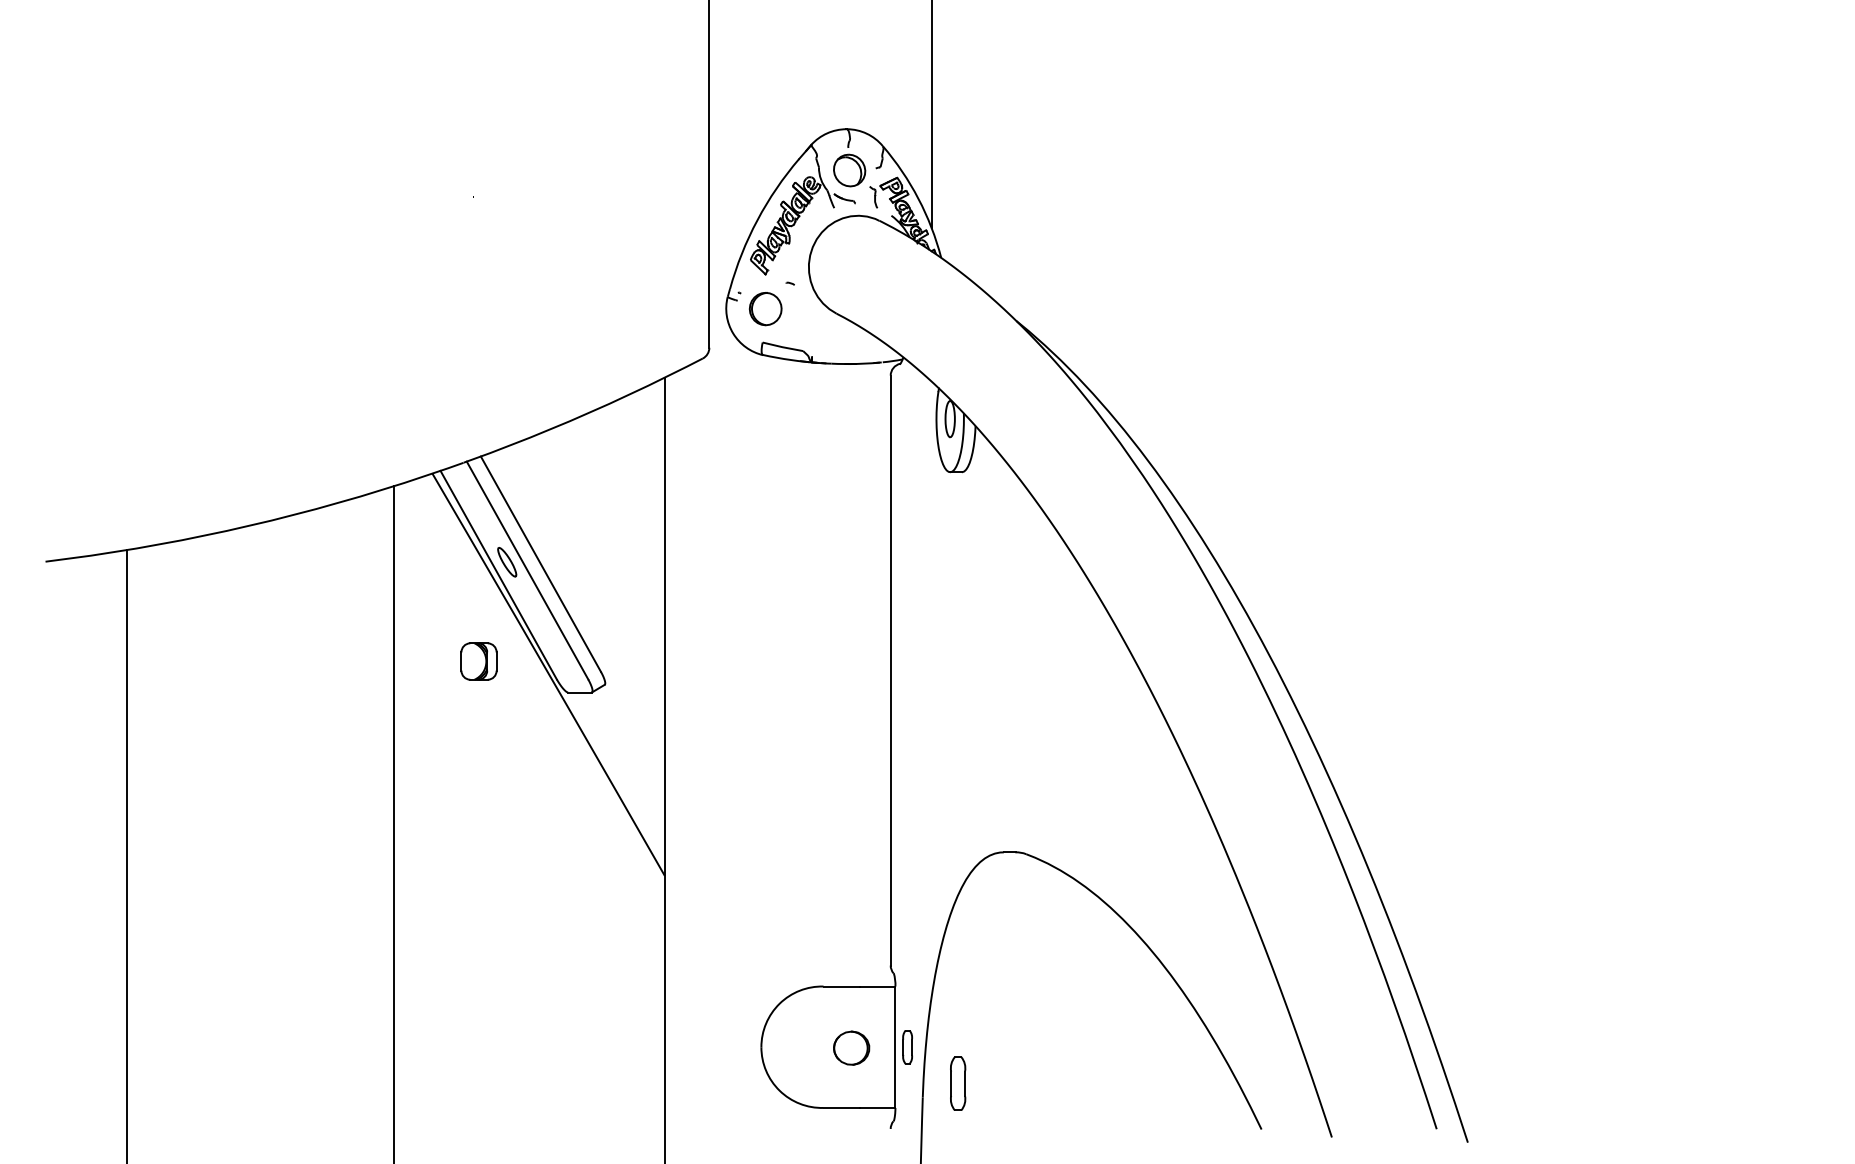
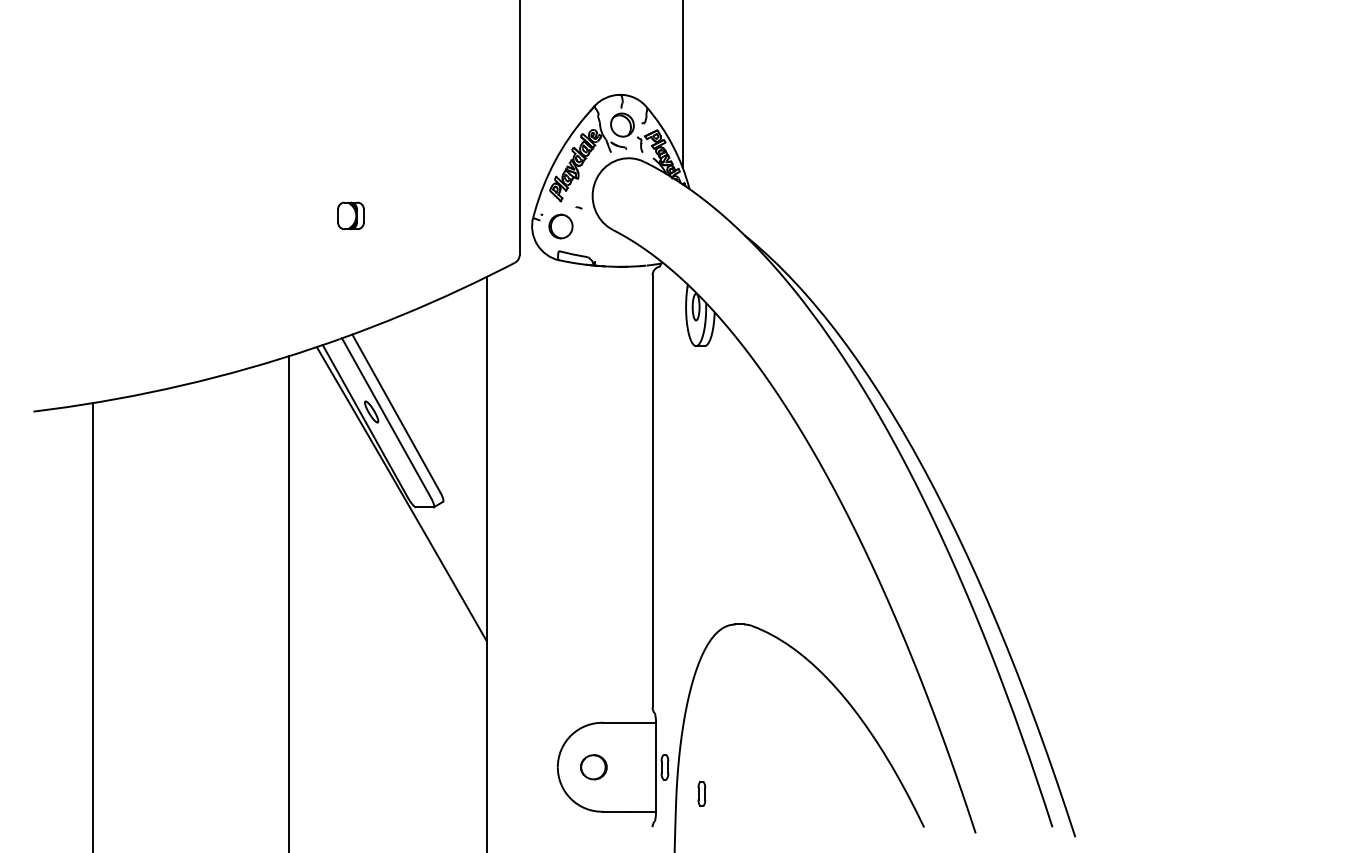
part: (478, 661) -> (350, 215), moved
part: (851, 1047) -> (593, 766), moved
part: (957, 1083) -> (701, 793), size x0.62

